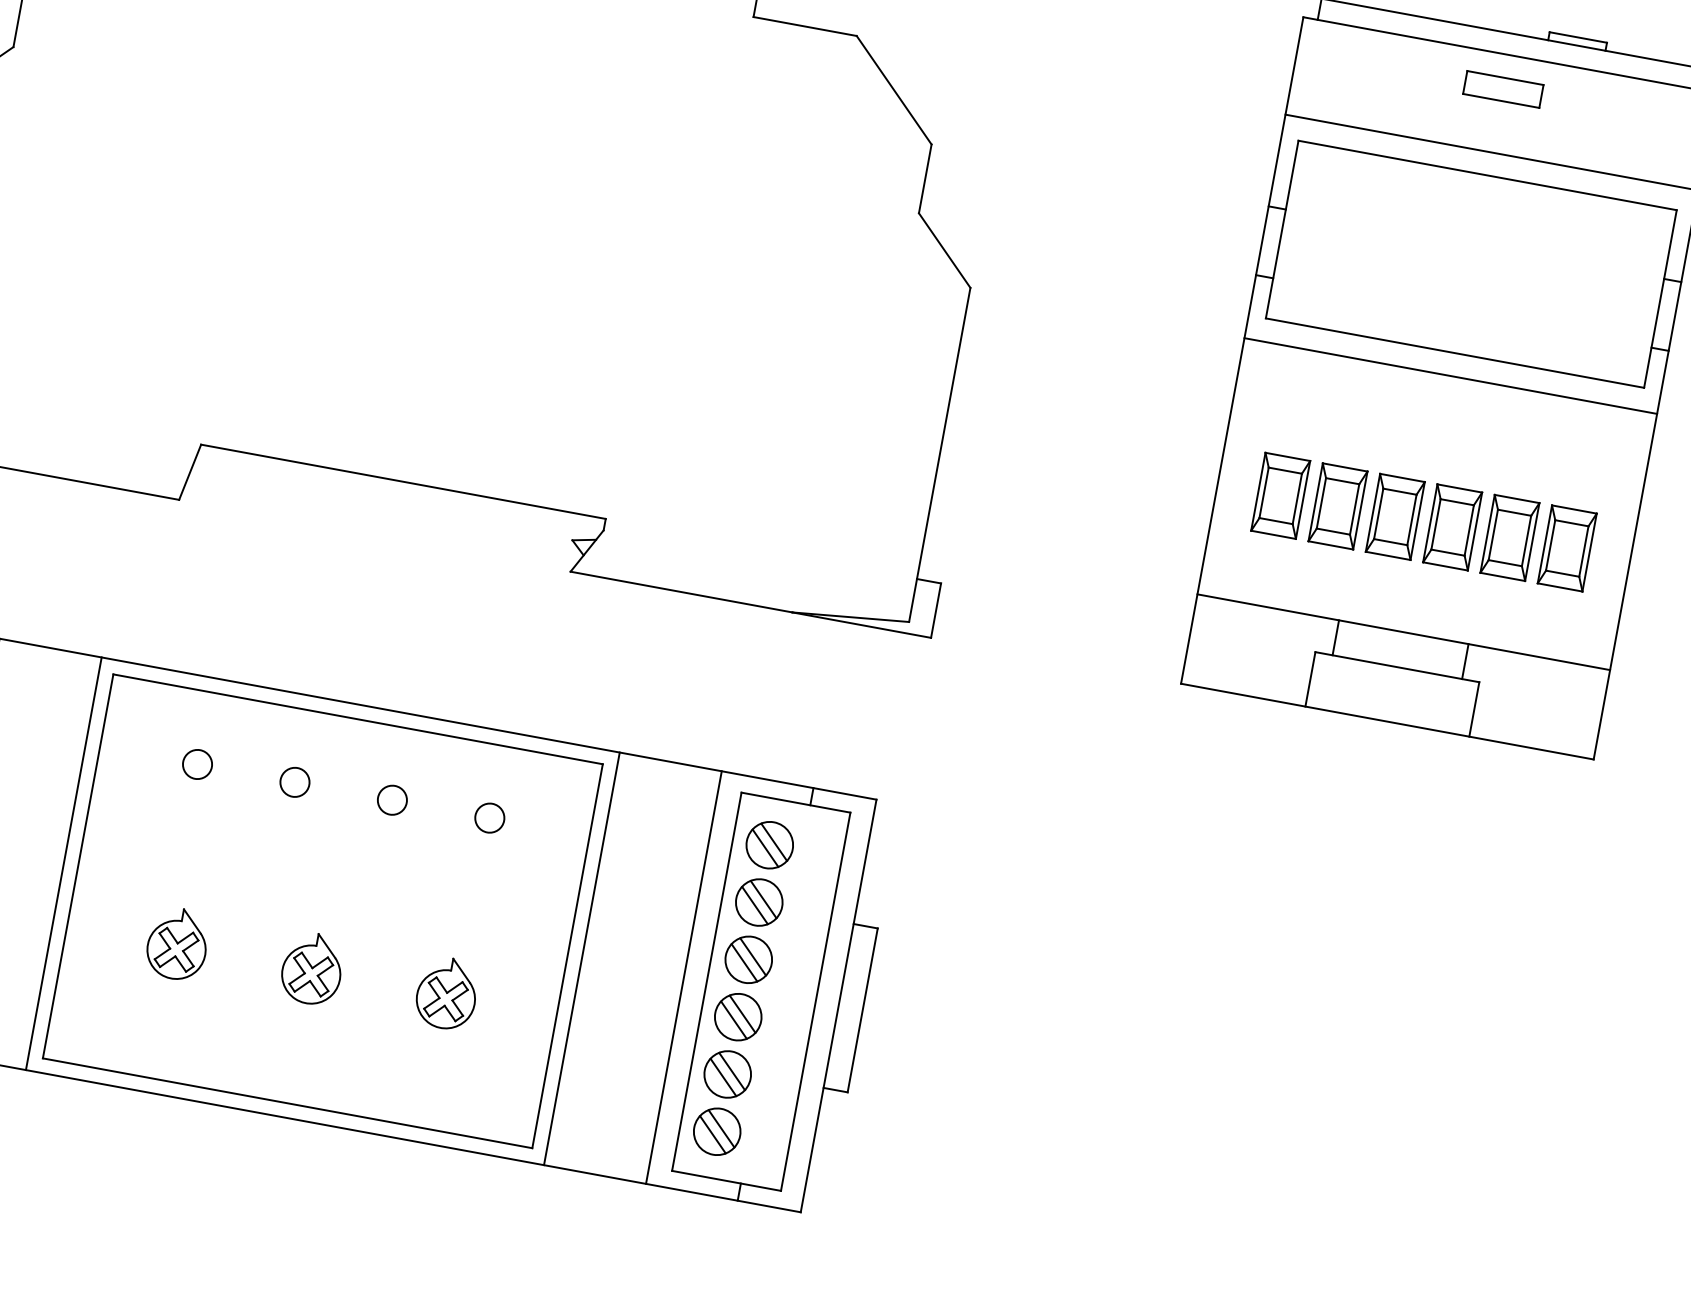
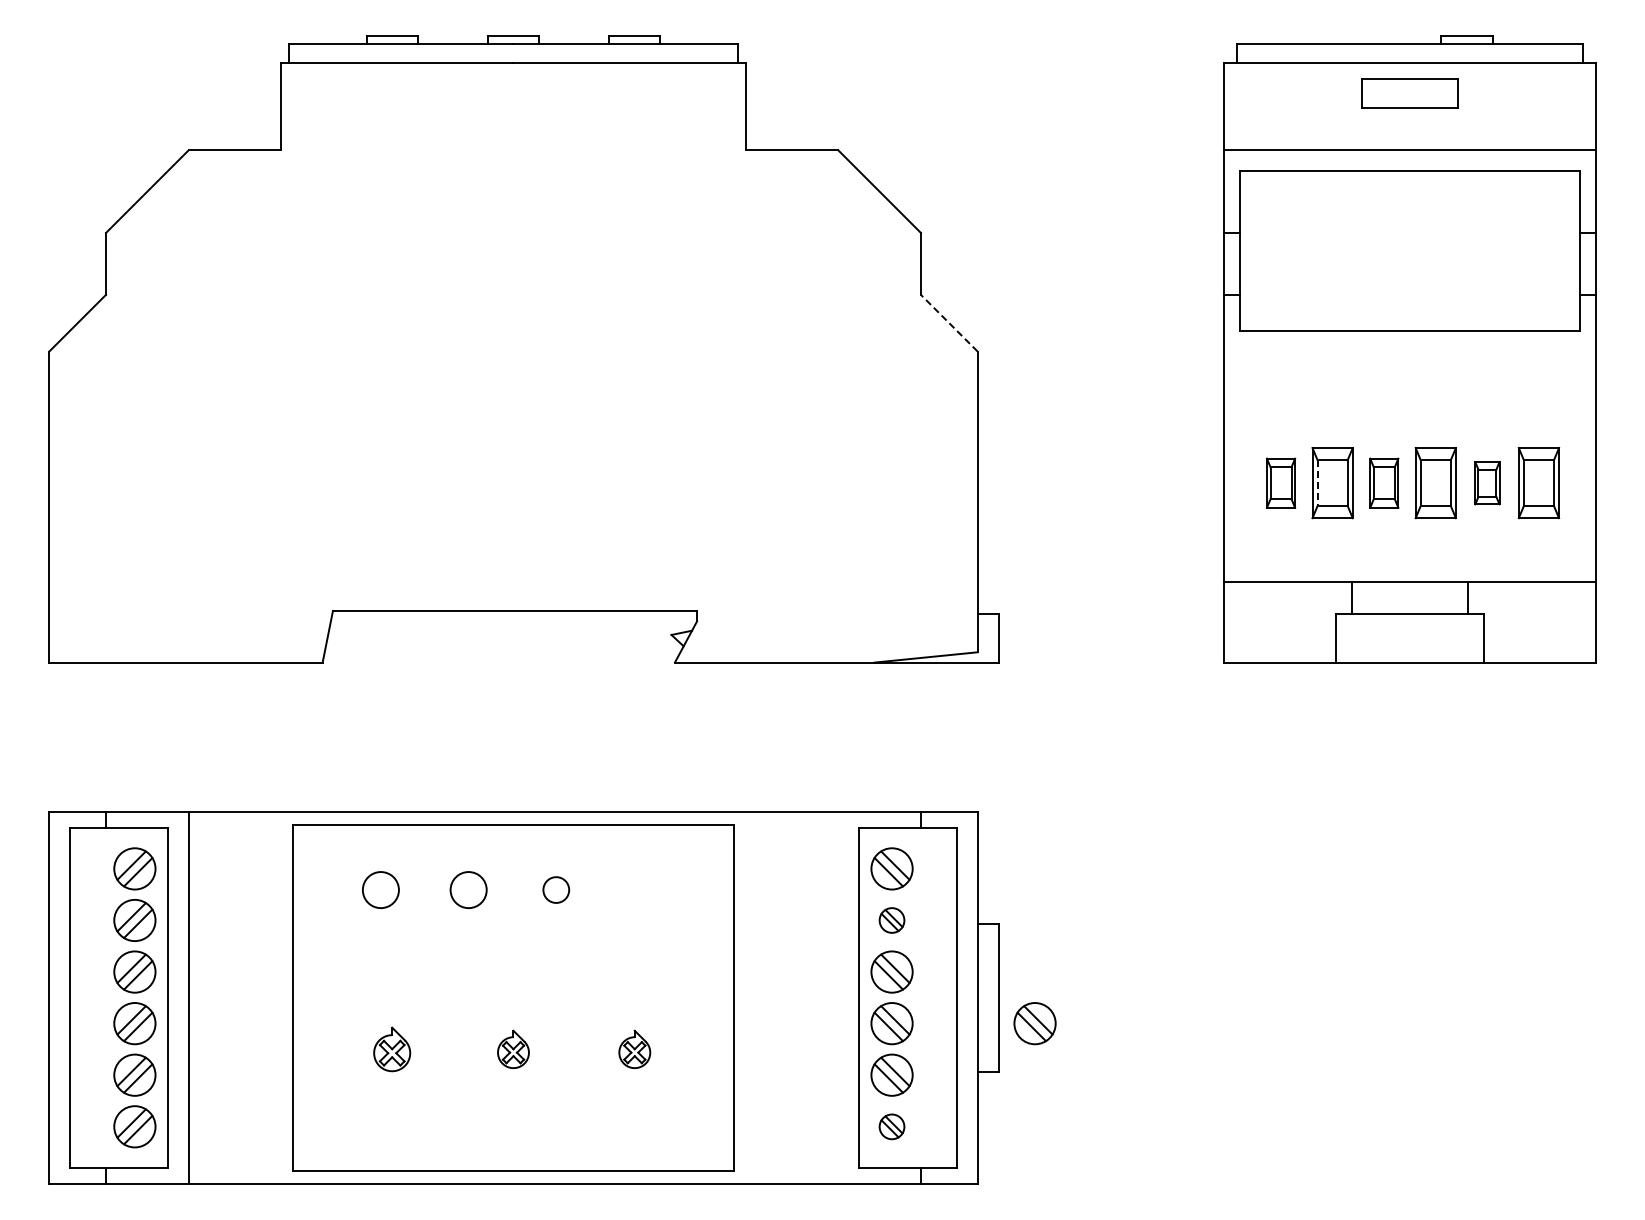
part: (1502, 89) -> (1409, 93), size x1.4
line: (943, 249) -> (948, 322), solid -> dashed
line: (1450, 375) -> (1409, 351), removed
part: (1280, 496) -> (1280, 483), size x0.7
line: (1321, 503) -> (1317, 483), solid -> dashed
part: (1395, 517) -> (1384, 483), size x0.7
part: (1510, 538) -> (1487, 483), size x0.6
circle: (197, 763) -> (380, 889), size x1.4
circle: (294, 781) -> (468, 889), size x1.4
circle: (489, 817) -> (643, 889), removed
line: (64, 863) -> (280, 997), removed
part: (758, 902) -> (891, 920), size x0.6
part: (176, 943) -> (391, 1049), size x0.7
line: (581, 958) -> (746, 997), removed
part: (312, 968) -> (513, 1049), size x0.6
line: (684, 977) -> (838, 997), removed
part: (446, 993) -> (634, 1049), size x0.6
part: (896, 1046) -> (1034, 1023), added
part: (716, 1131) -> (891, 1126), size x0.6

